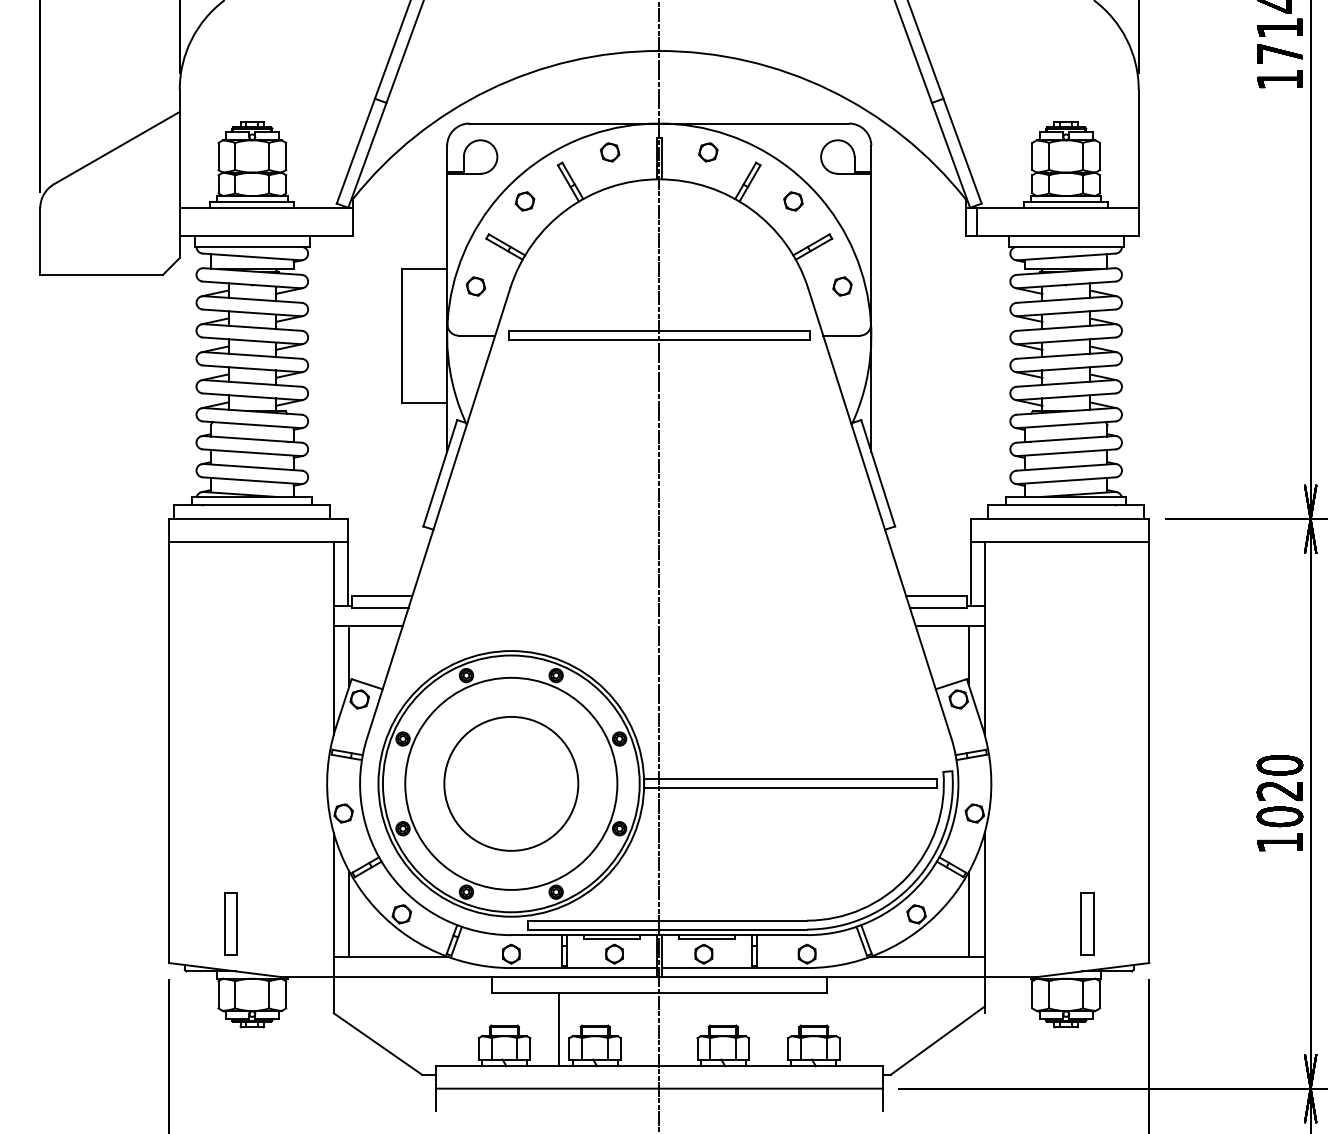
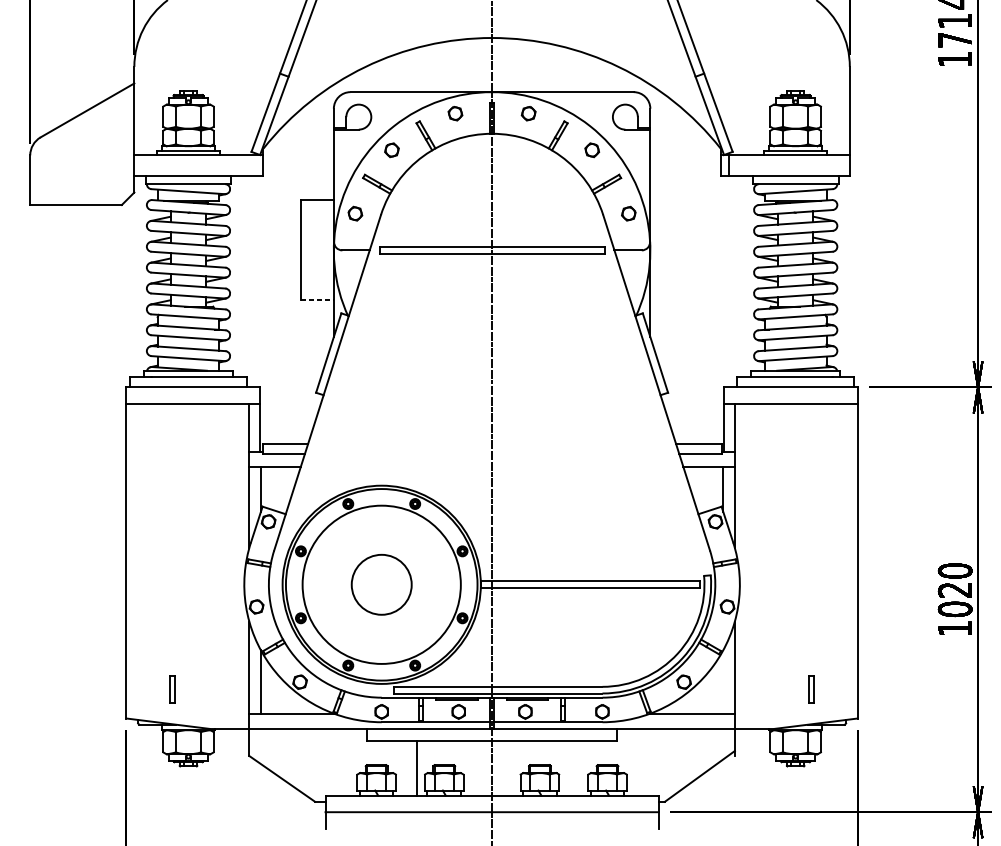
line: (425, 402) -> (317, 300), solid -> dashed
circle: (511, 783) -> (381, 584), size x0.6
line: (969, 913) -> (723, 681), removed
part: (230, 923) -> (172, 688), size x0.6
part: (1087, 923) -> (811, 688), size x0.6

